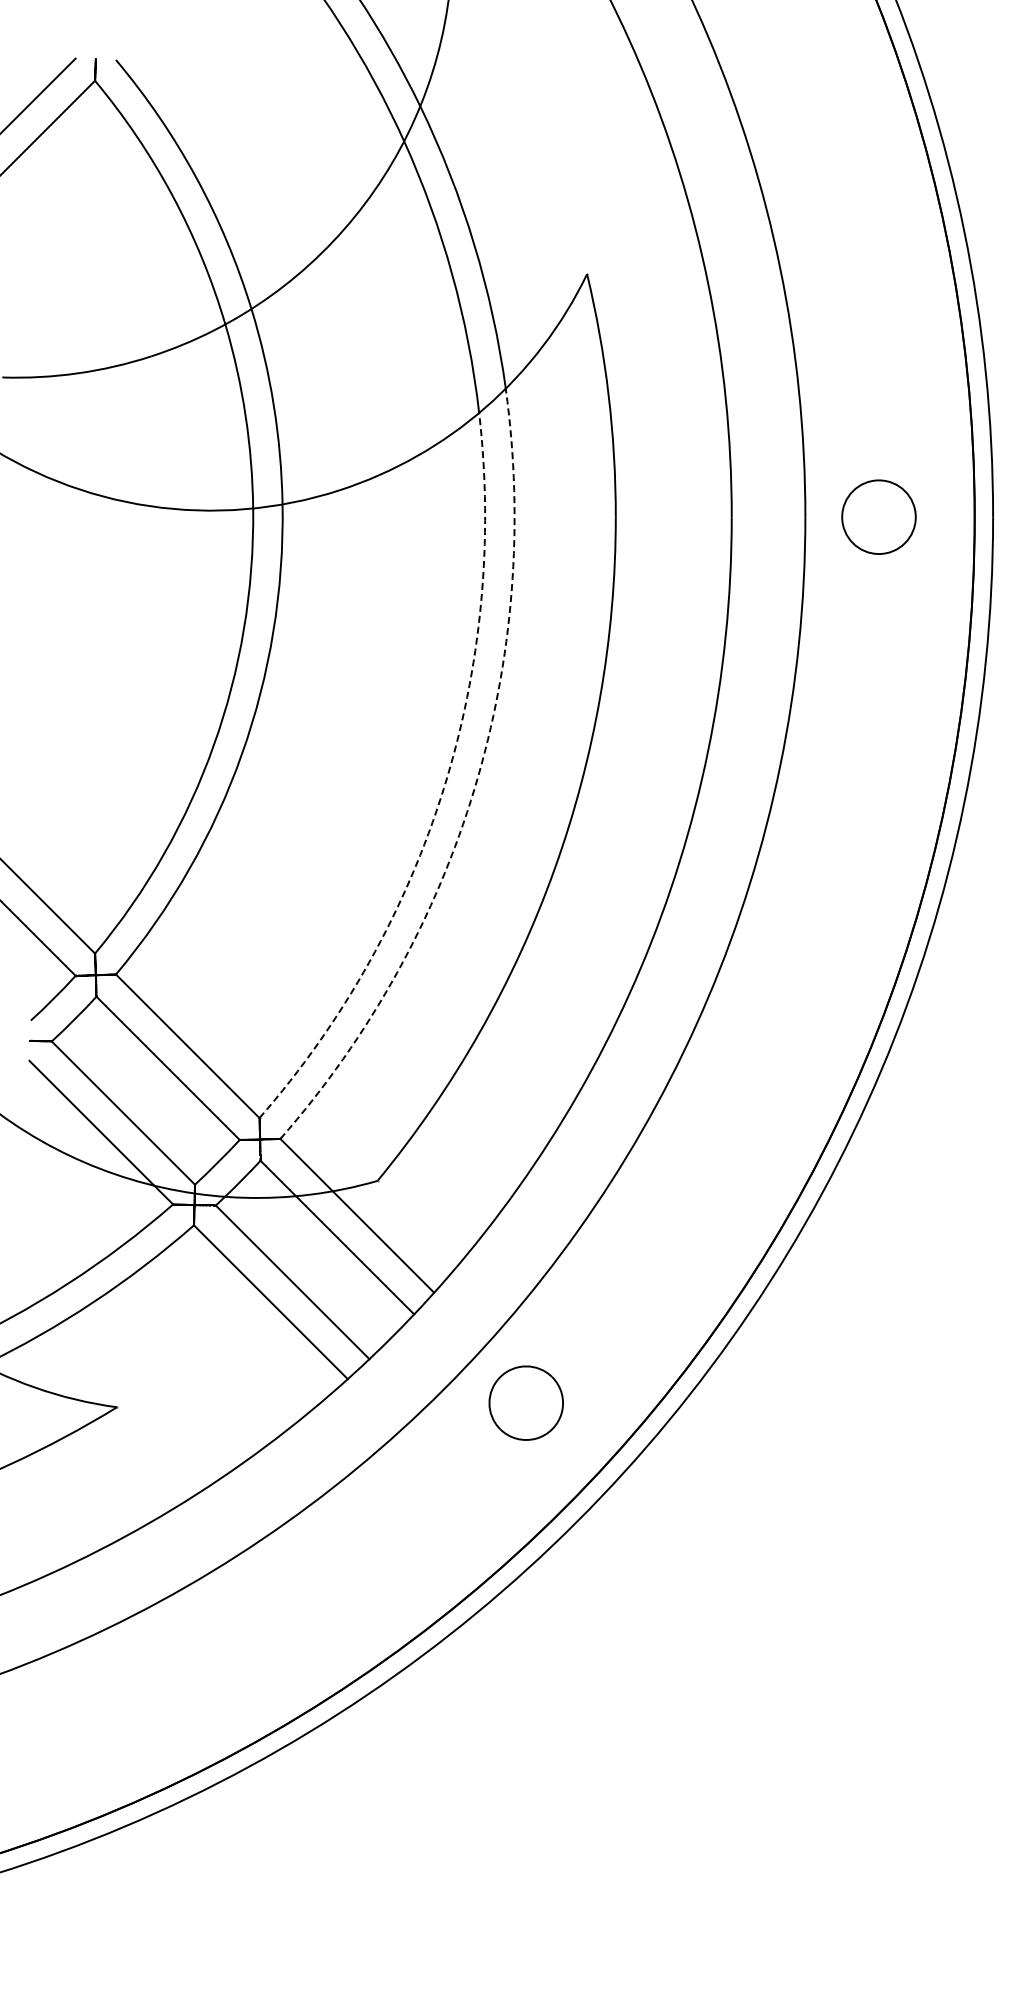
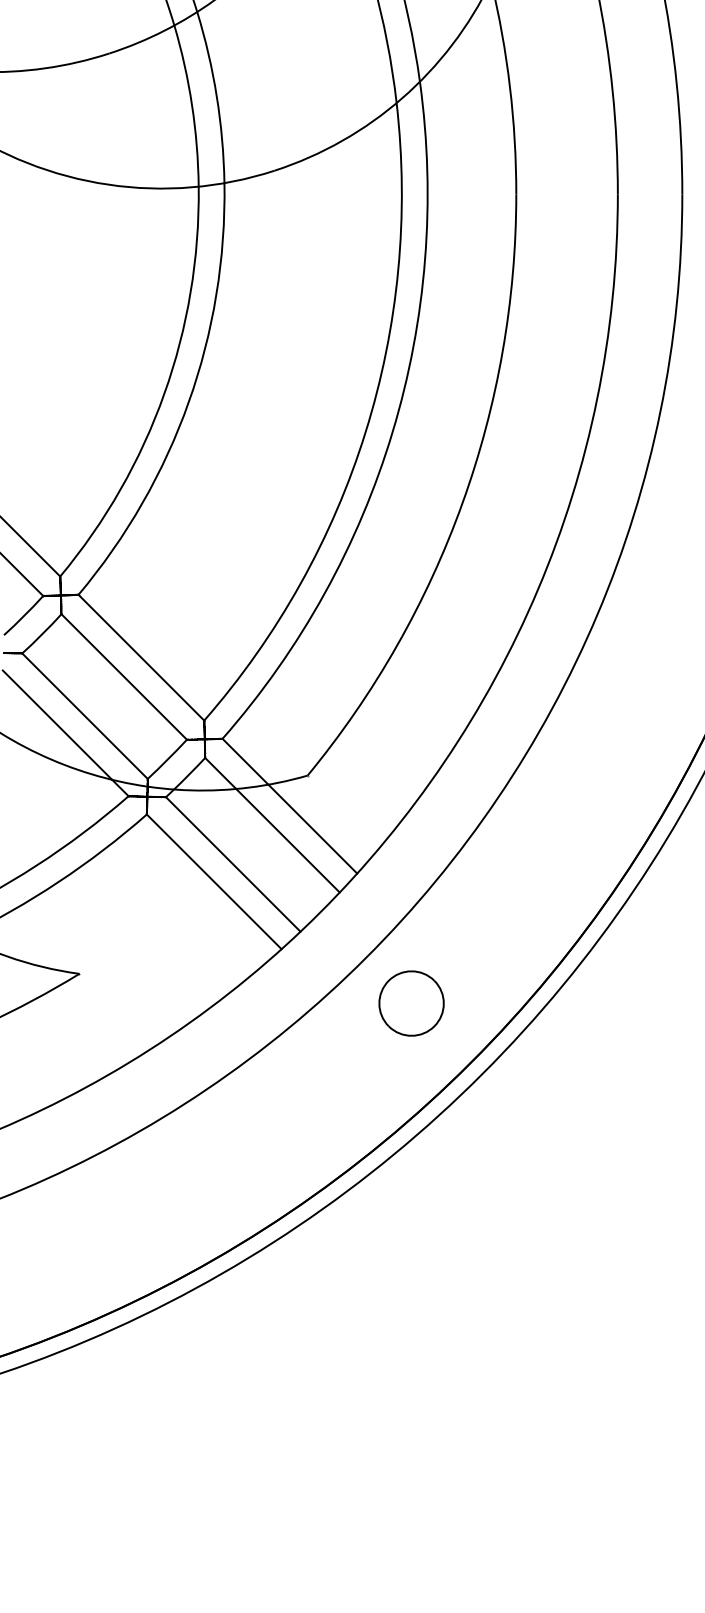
arc: (443, 788) -> (365, 431), dashed -> solid
arc: (474, 788) -> (392, 431), dashed -> solid
part: (525, 1402) -> (410, 1002), moved

